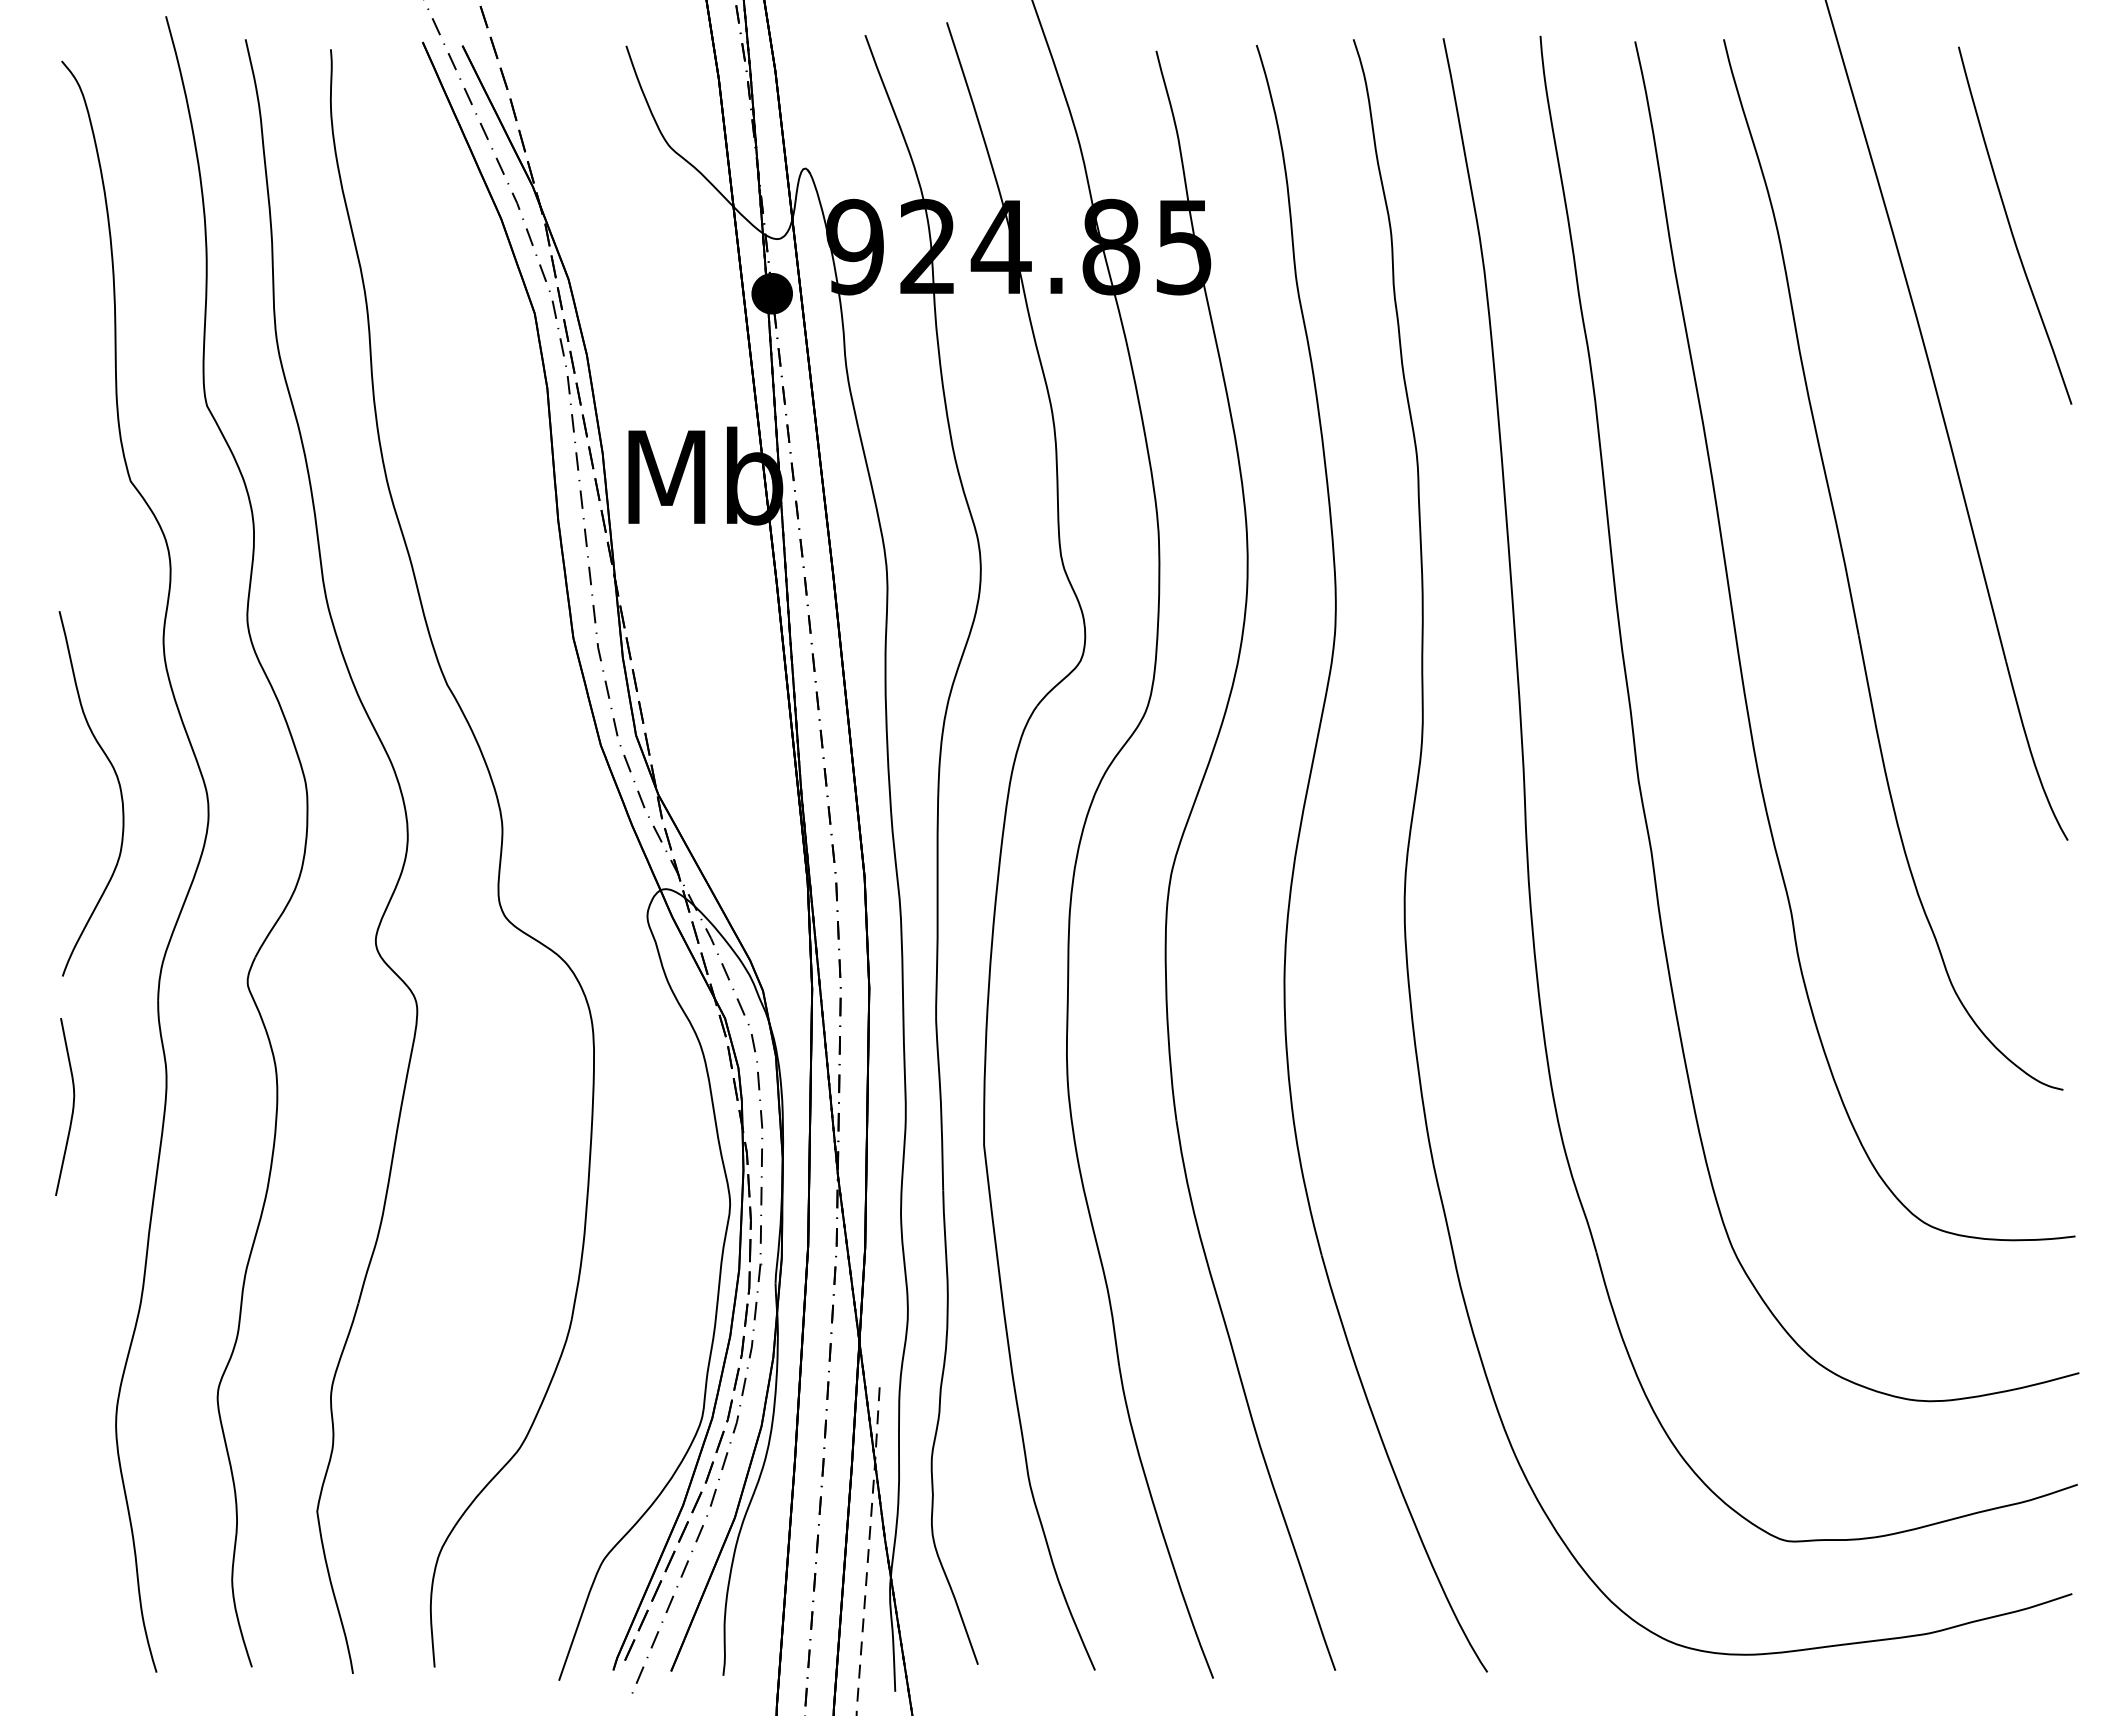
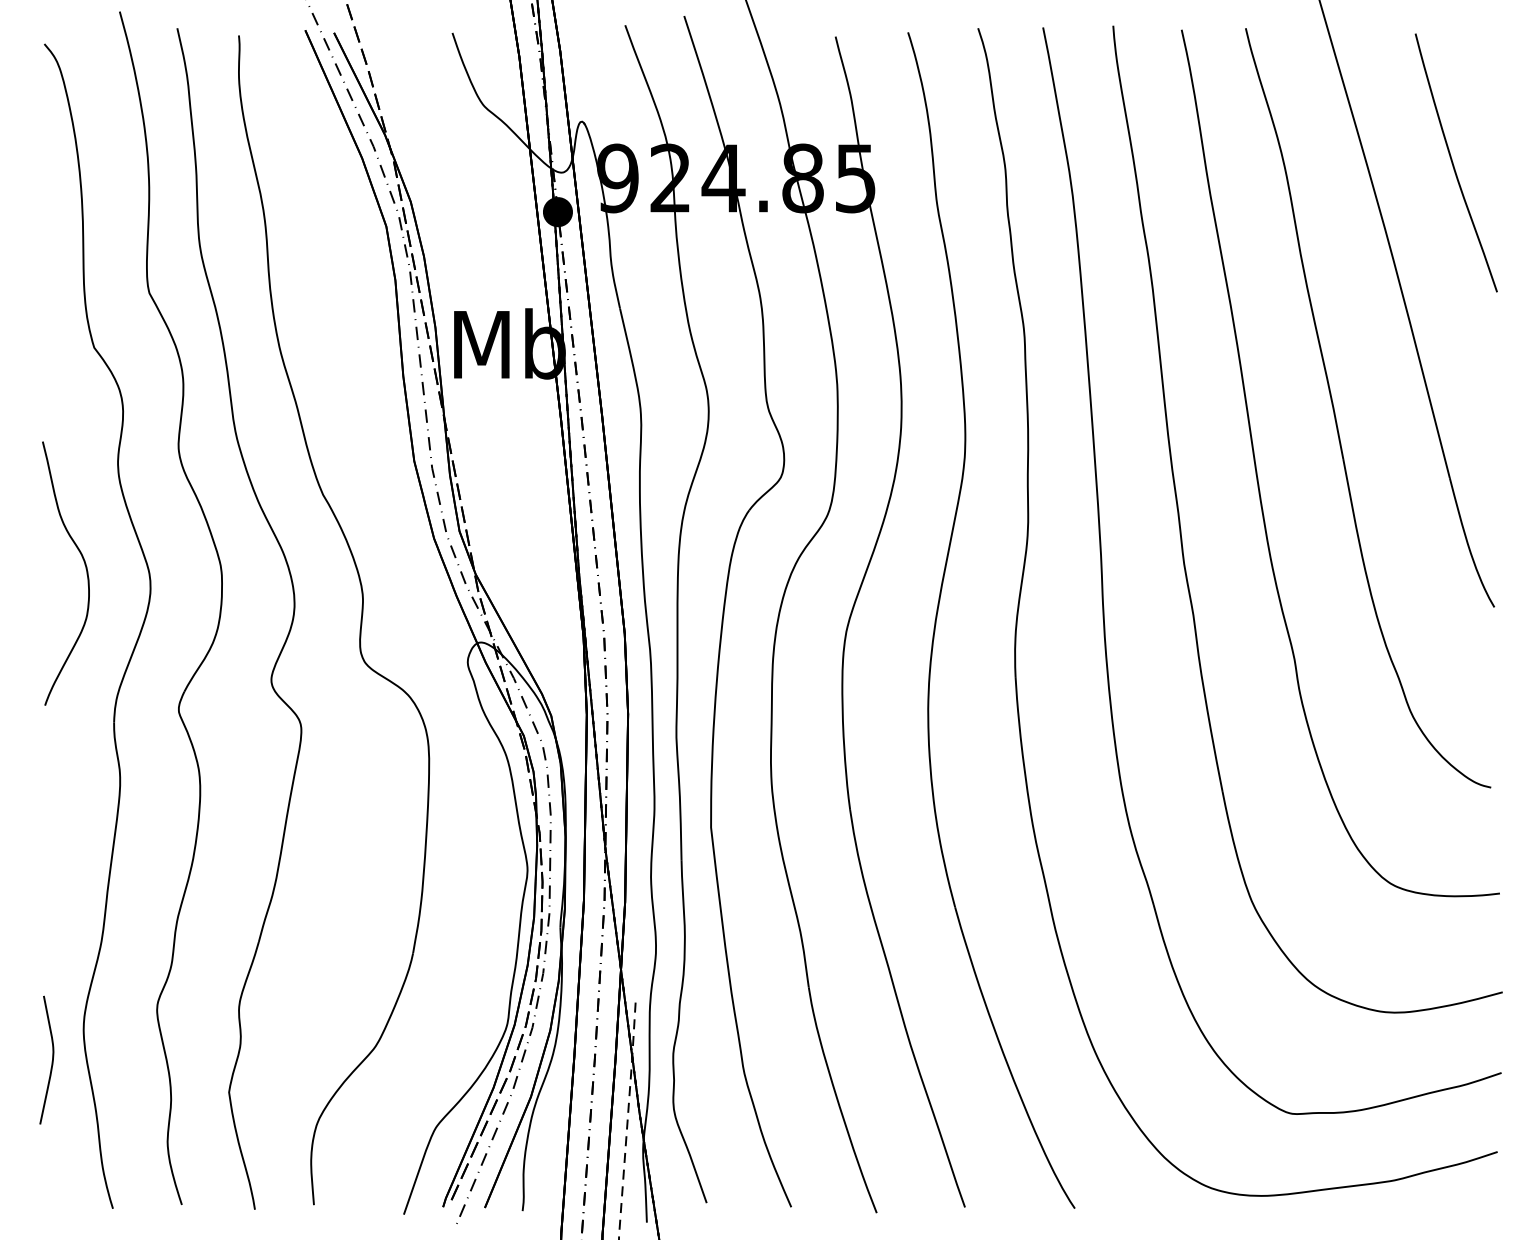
curve: (72, 1106) -> (52, 1059), moved

